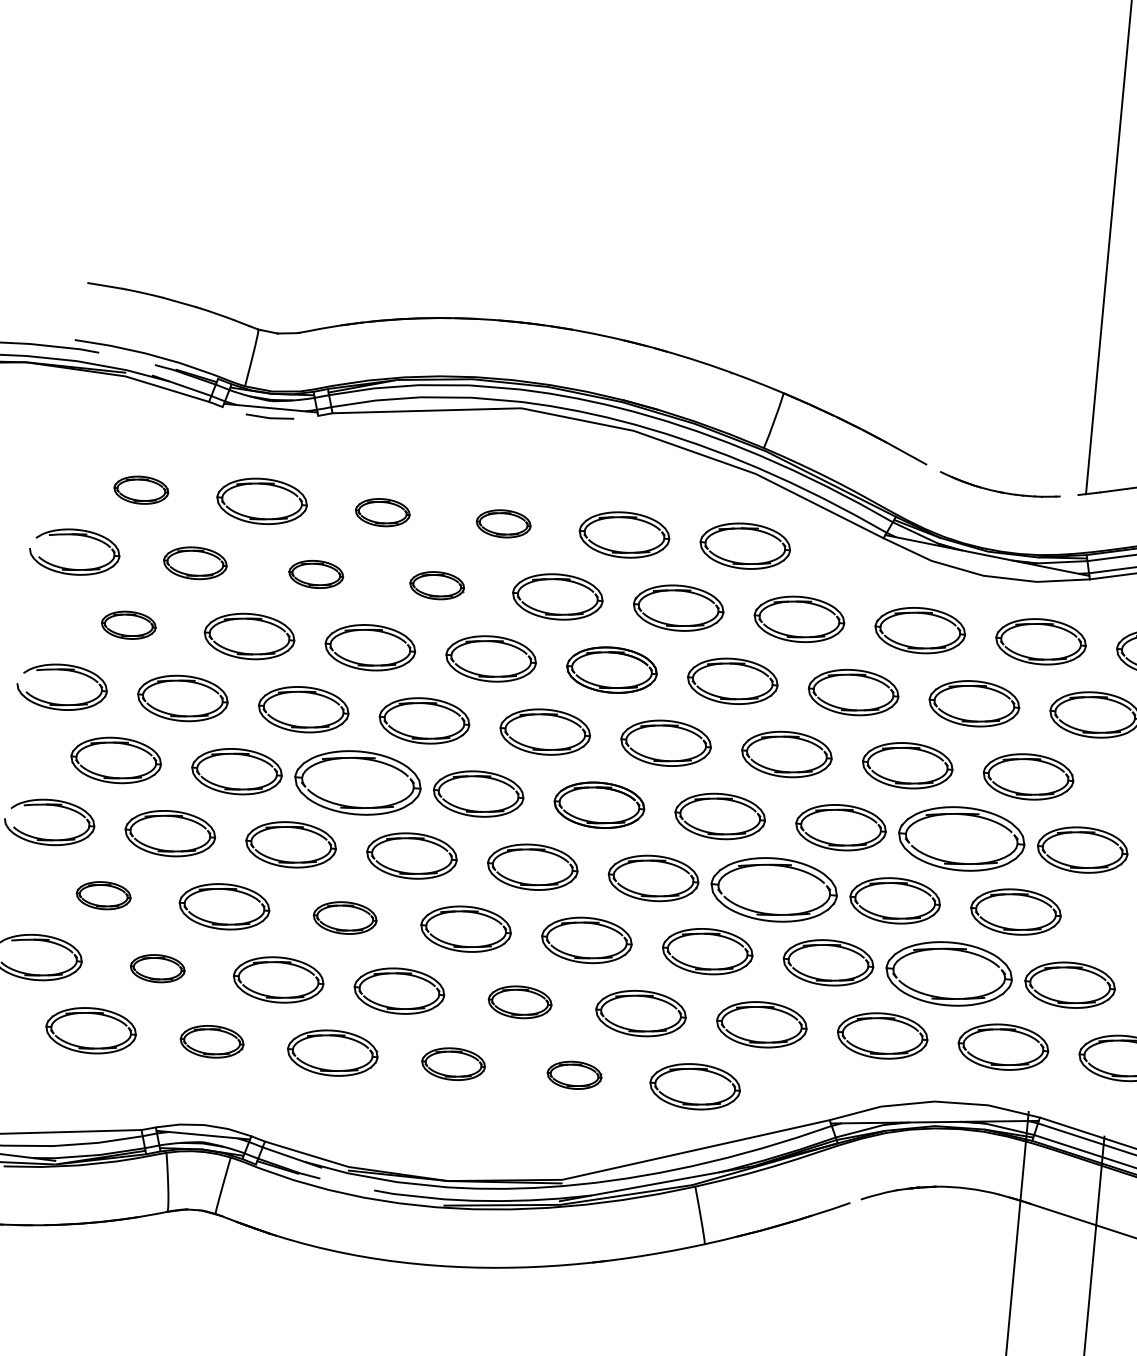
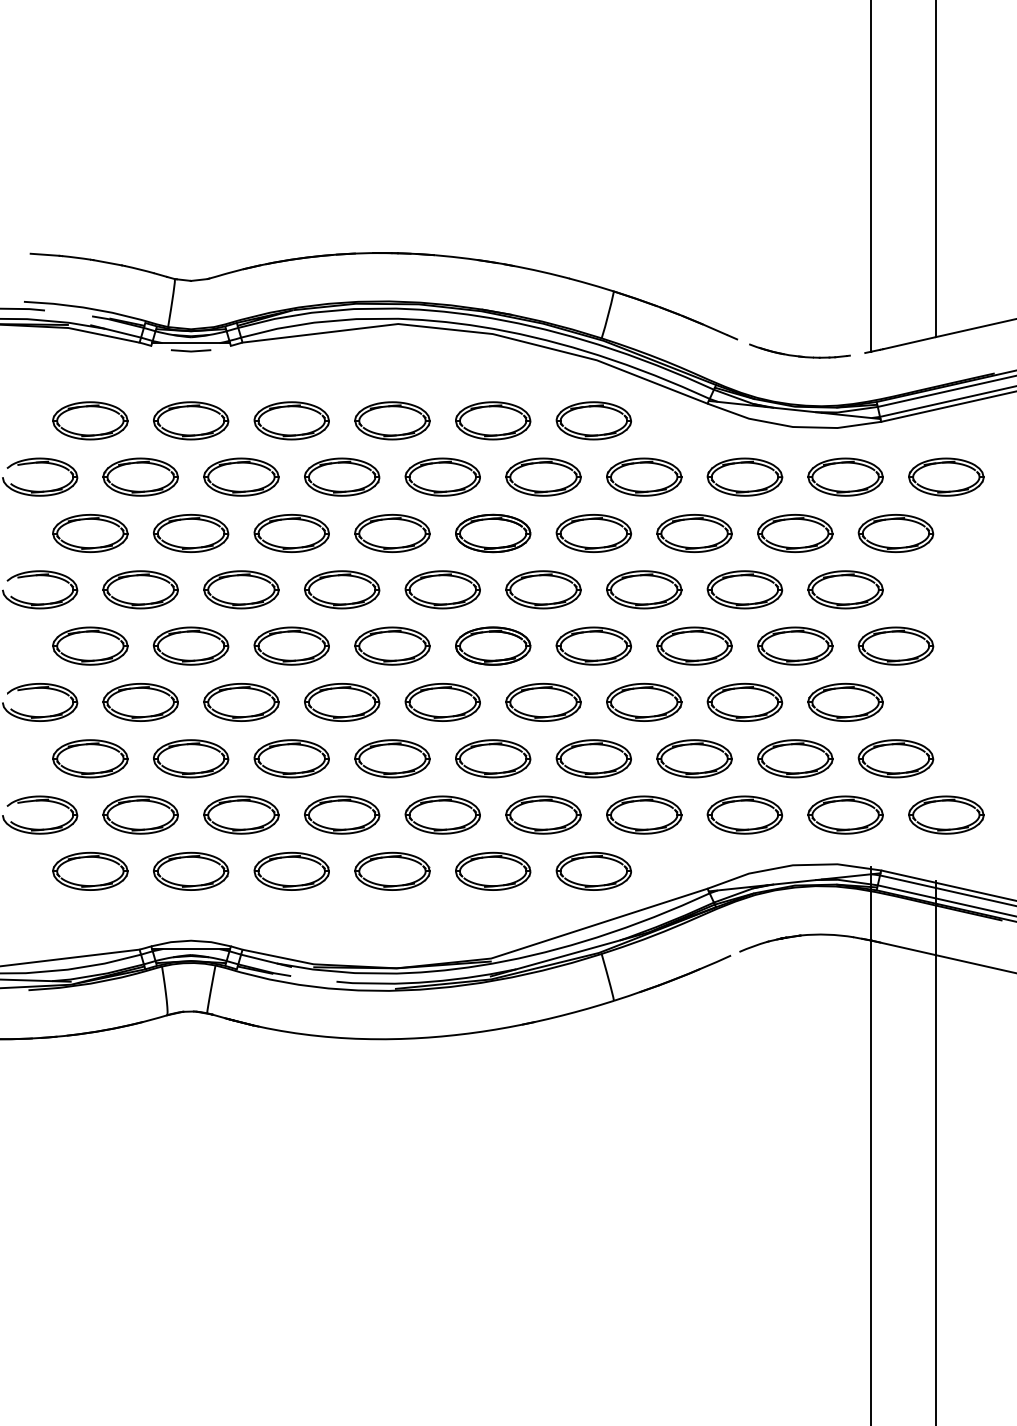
part: (141, 489) -> (90, 420), size x1.67
part: (382, 512) -> (291, 420), size x1.67
part: (503, 523) -> (392, 420), size x1.67
part: (195, 562) -> (140, 476), size x1.43
part: (316, 573) -> (241, 476), size x1.67
part: (437, 585) -> (342, 476), size x1.67
part: (128, 625) -> (90, 533), size x1.67
part: (357, 782) -> (291, 645), size x0.71
part: (962, 838) -> (795, 645), size x0.71
part: (774, 888) -> (644, 701), size x0.71
part: (103, 895) -> (90, 758), size x1.67
part: (345, 917) -> (291, 758), size x1.43
part: (157, 968) -> (140, 814), size x1.67
part: (949, 973) -> (795, 758), size x0.71
part: (519, 1001) -> (442, 814), size x1.43
part: (212, 1040) -> (191, 870), size x1.43
part: (453, 1063) -> (392, 870), size x1.43
part: (574, 1074) -> (493, 870), size x1.67

